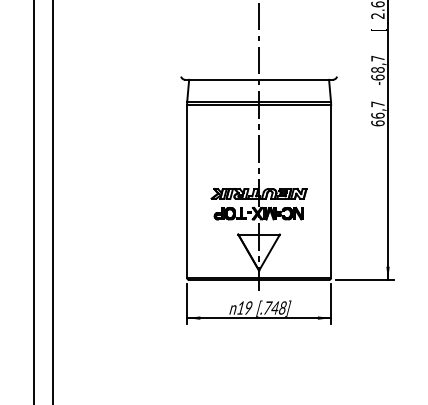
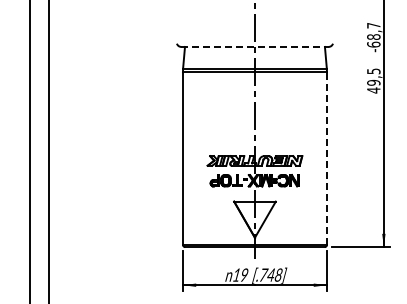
line: (259, 79) -> (255, 46), solid -> dashed
text: (377, 113) -> (373, 80), 66,7 -> 49,5
line: (331, 190) -> (327, 157), solid -> dashed

